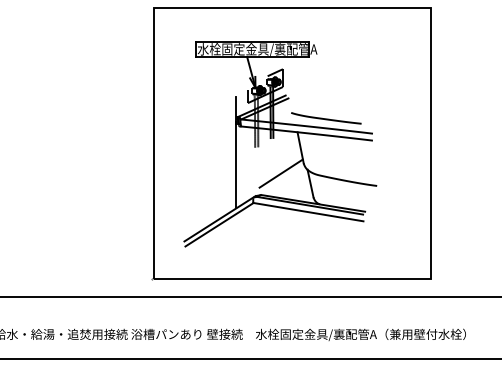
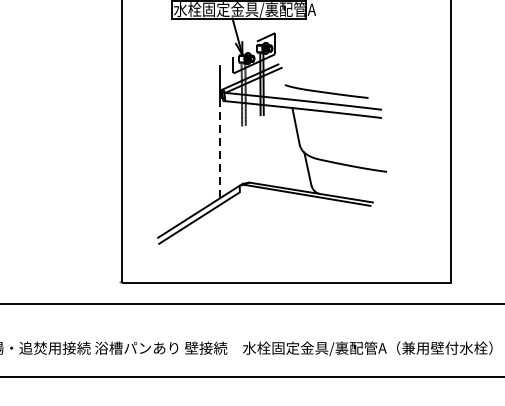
line: (236, 164) -> (219, 146), solid -> dashed
line: (280, 173) -> (272, 157), removed
line: (308, 211) -> (305, 202), removed

